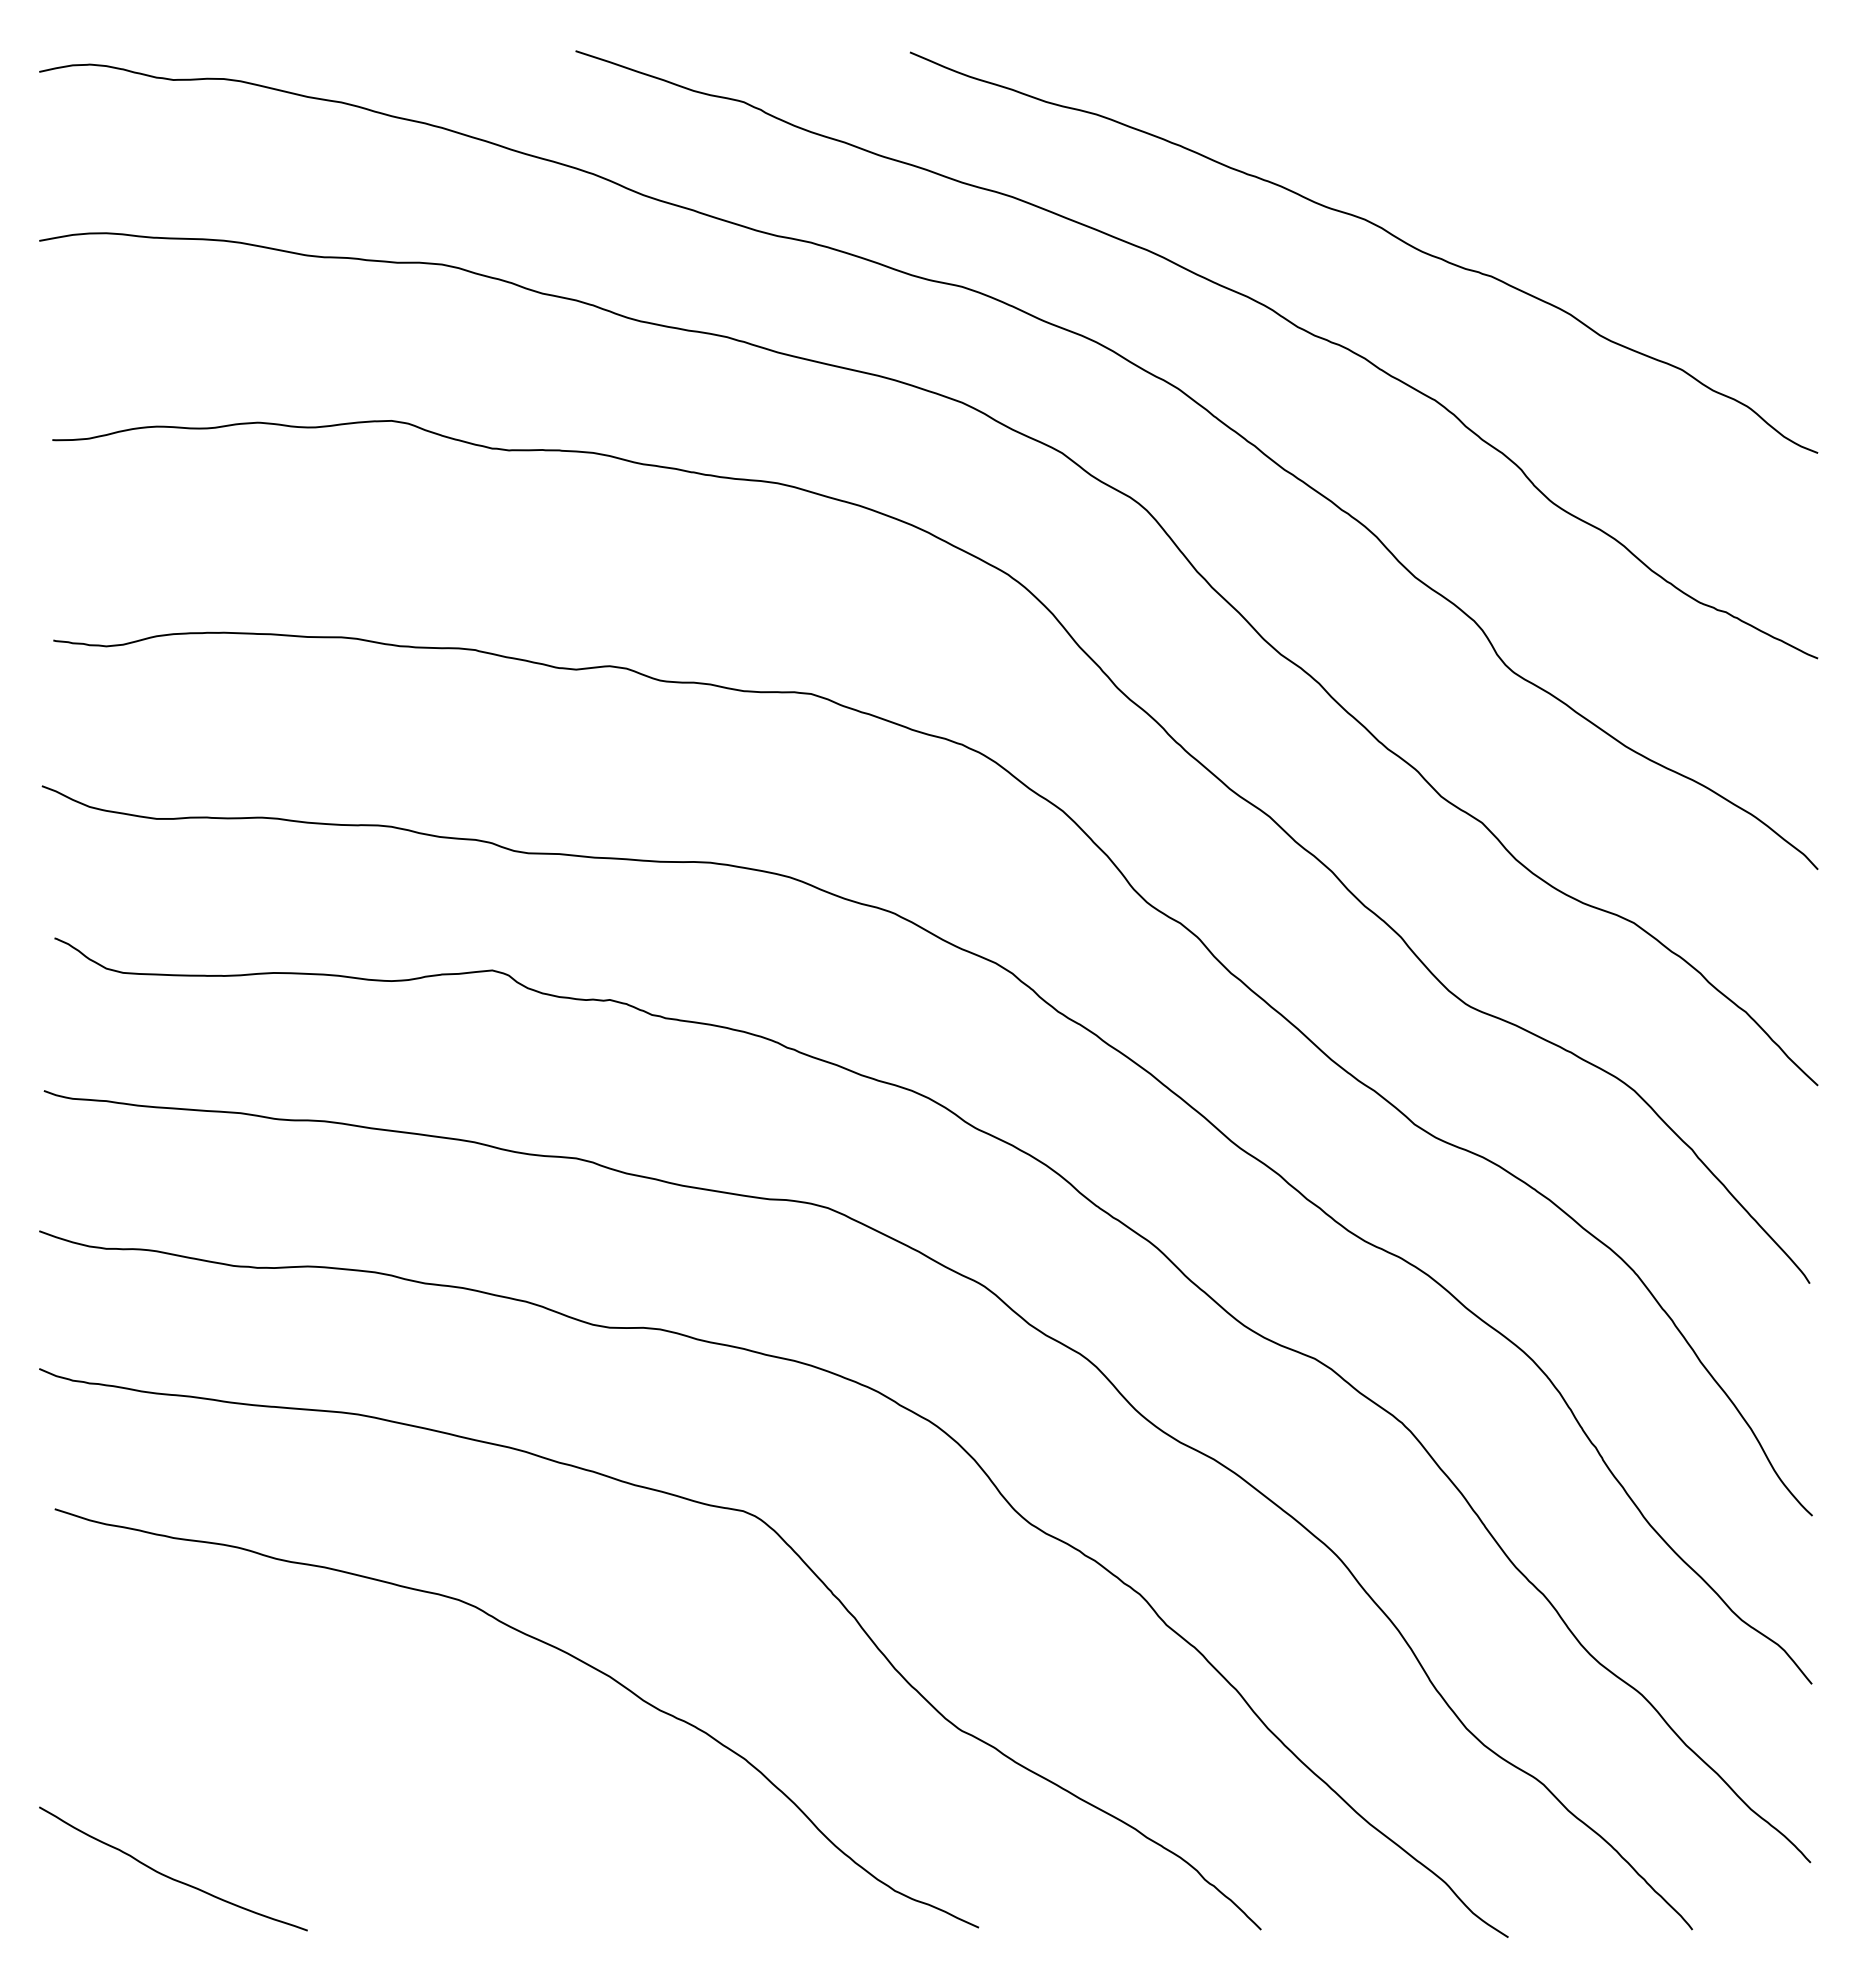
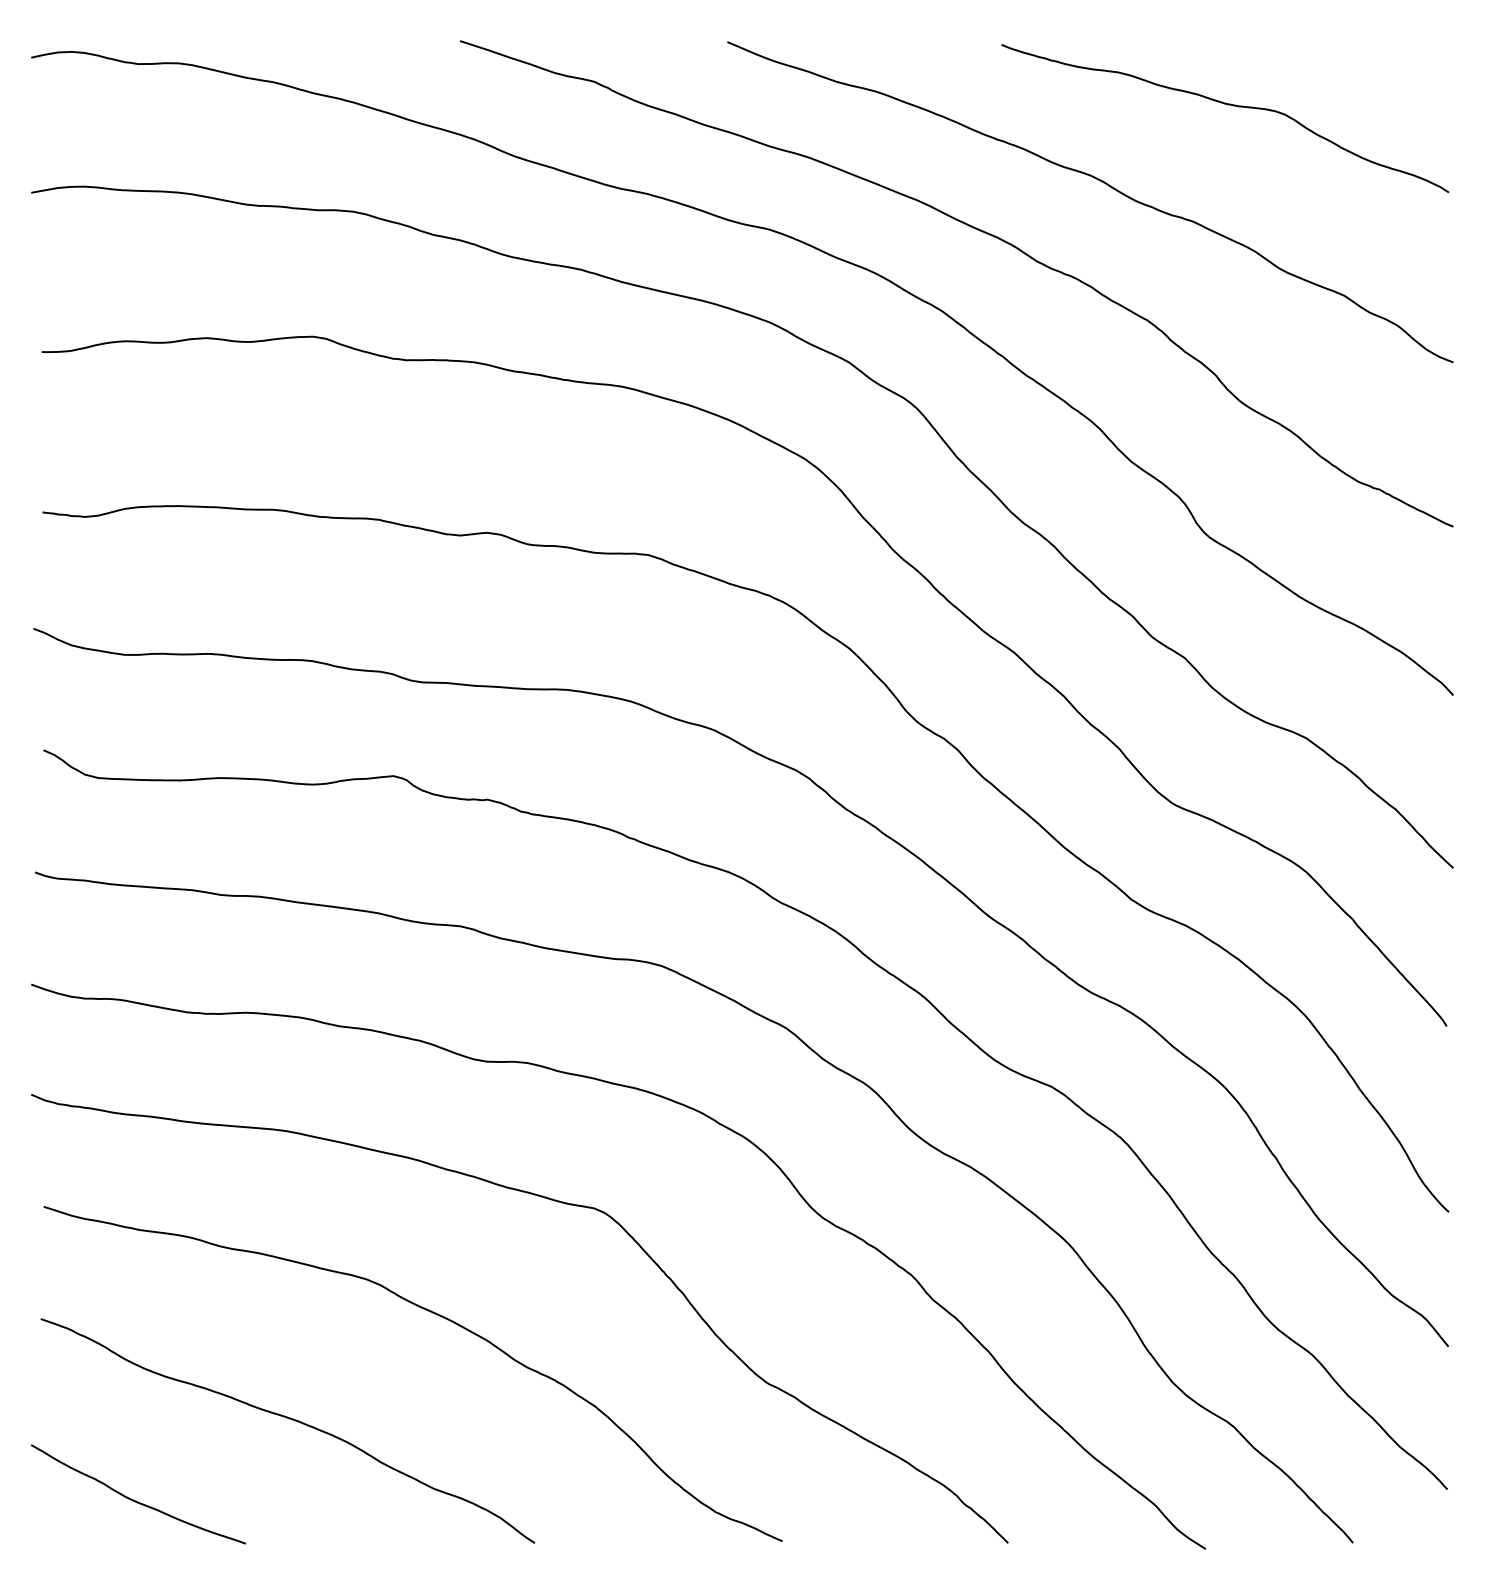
curve: (1536, 131) -> (1228, 105), added
curve: (363, 1775) -> (290, 1419), added

